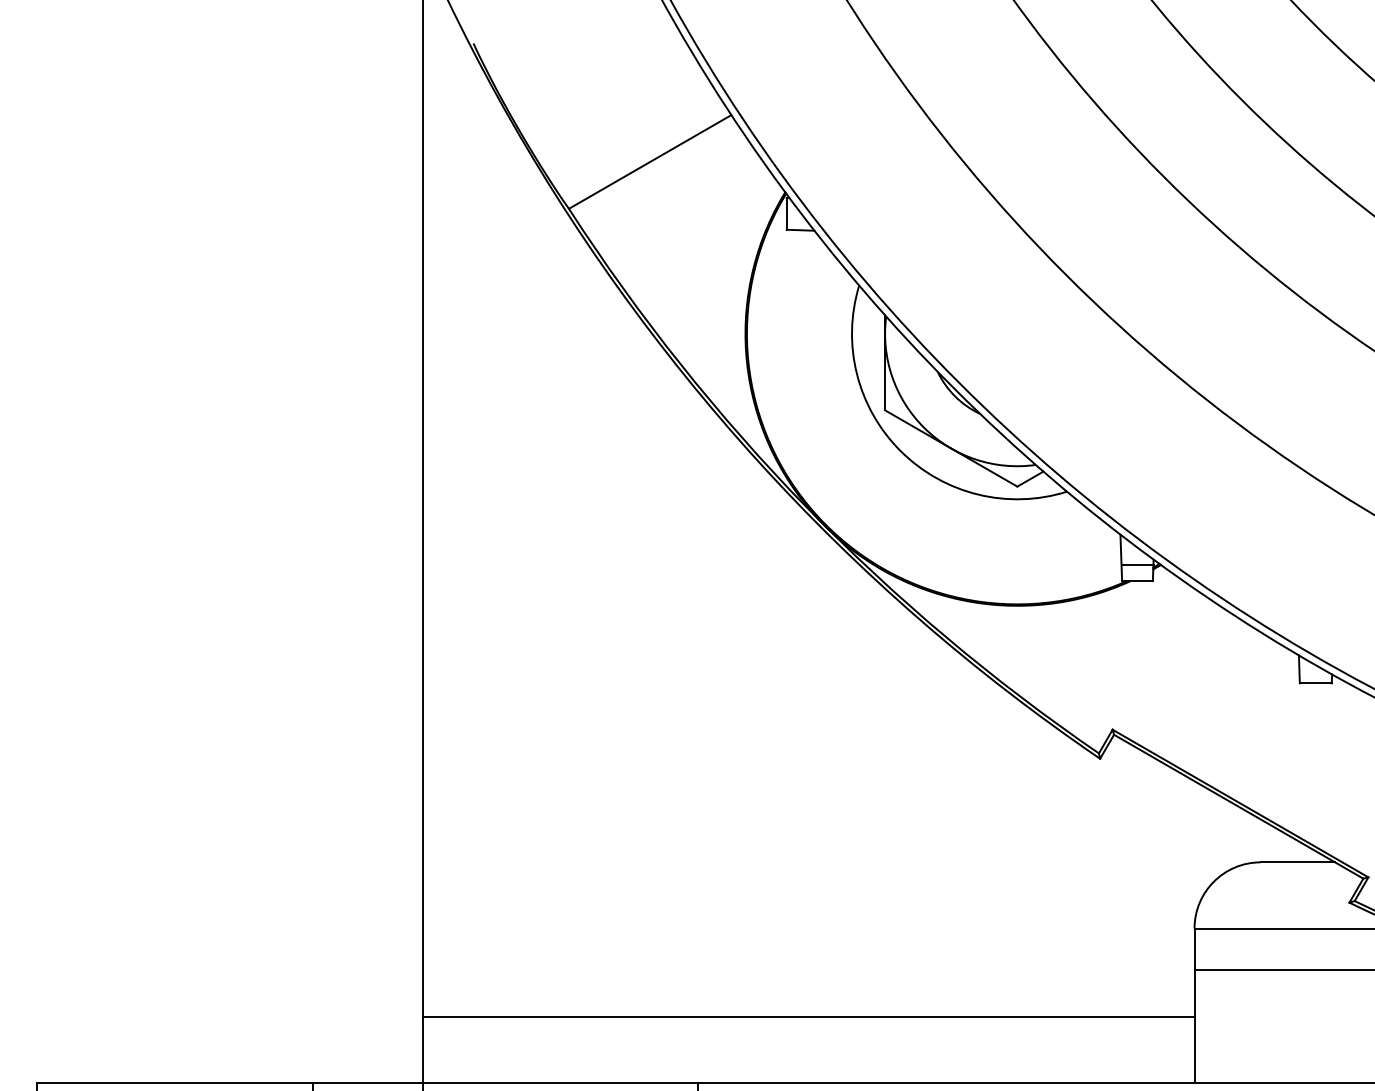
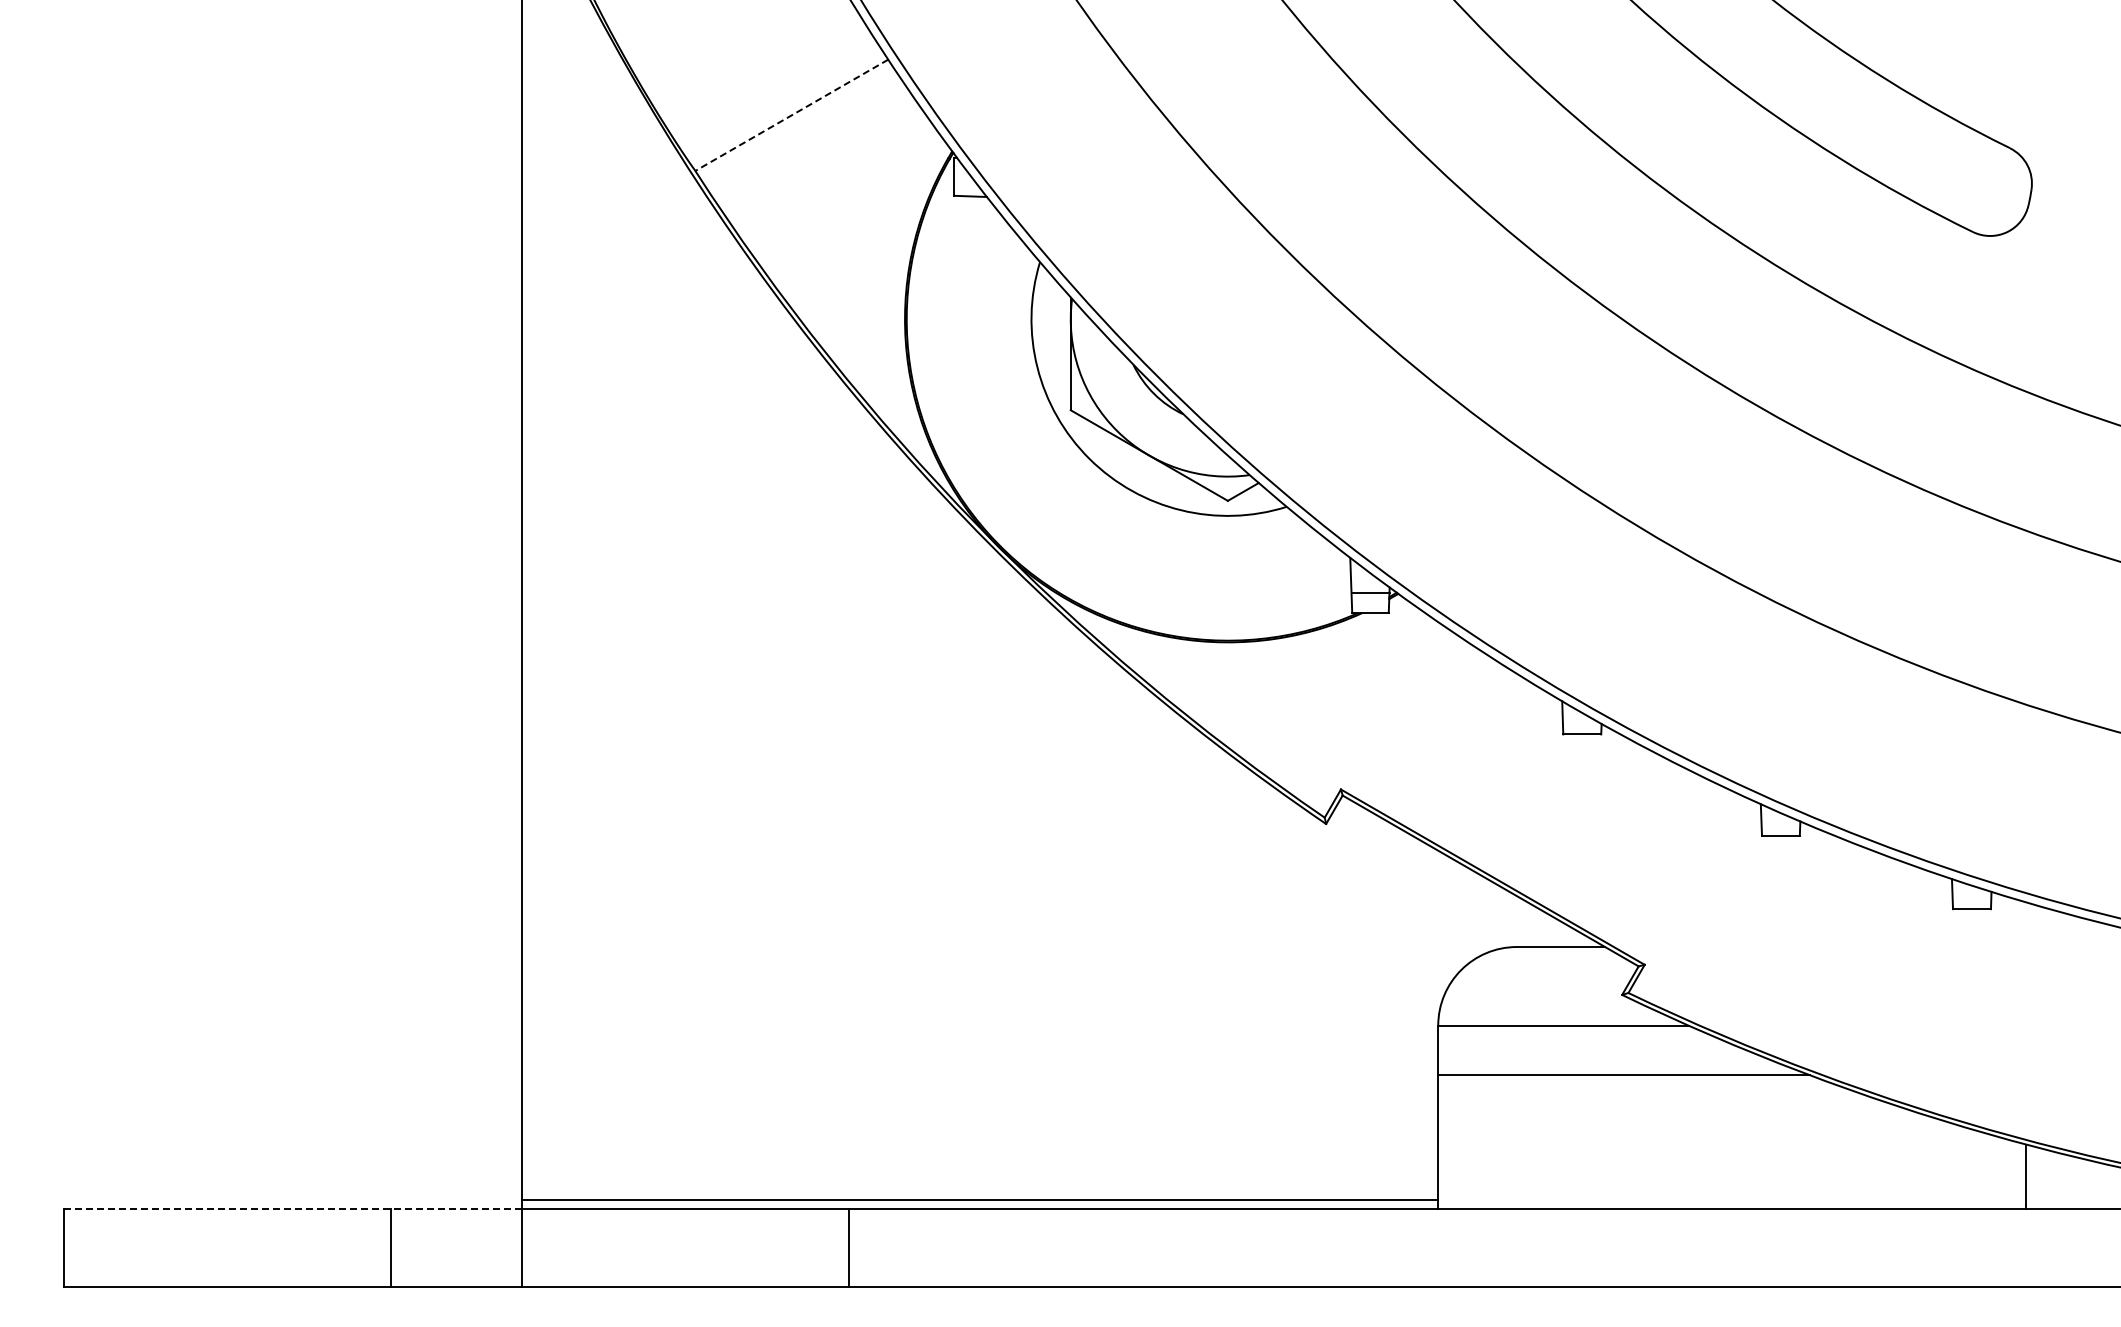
line: (649, 162) -> (791, 115), solid -> dashed
line: (808, 1016) -> (979, 1200), moved
line: (230, 1082) -> (293, 1208), solid -> dashed

